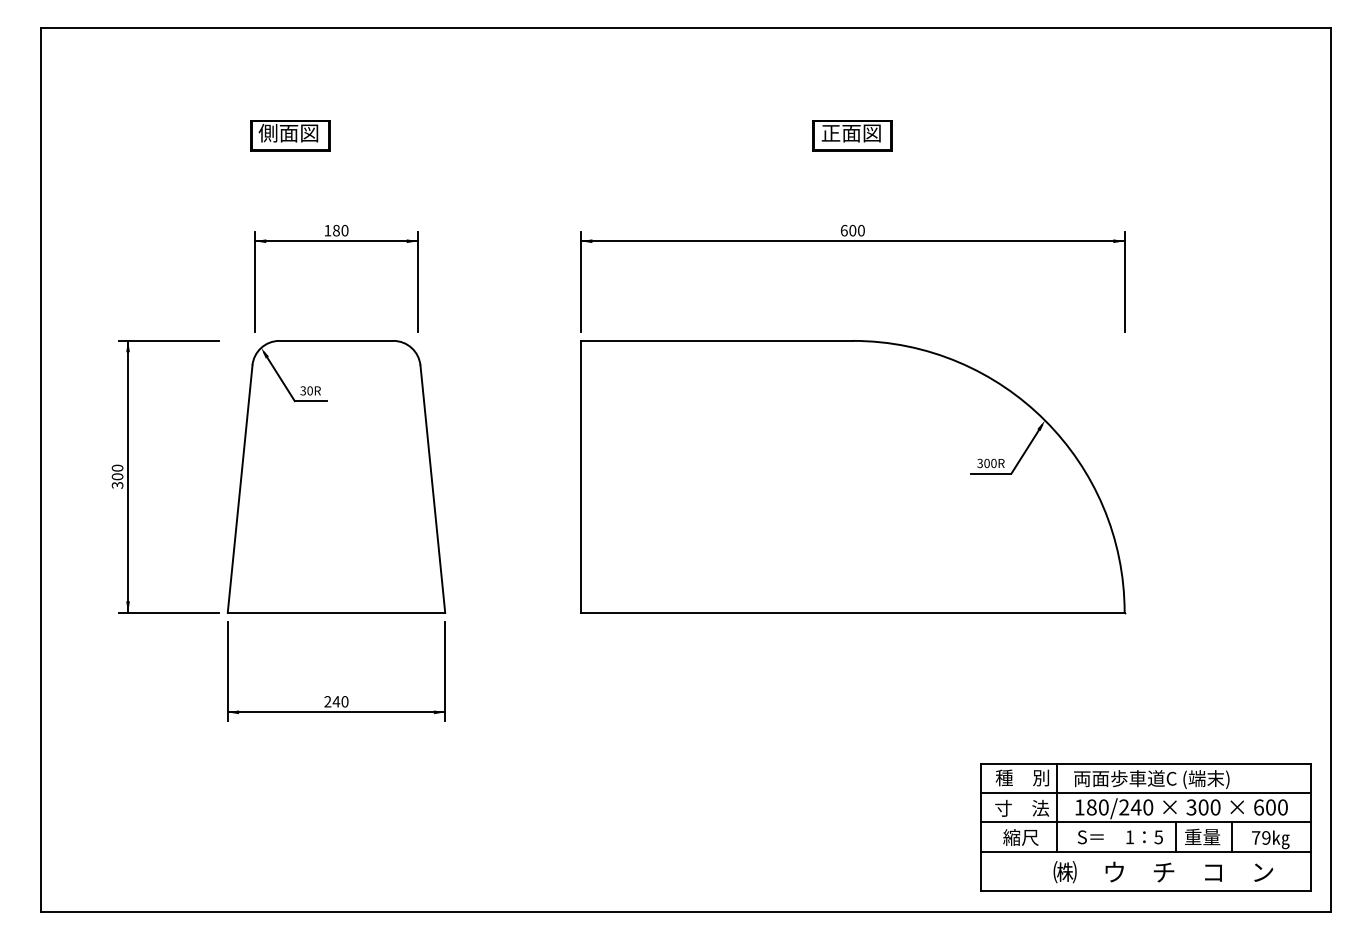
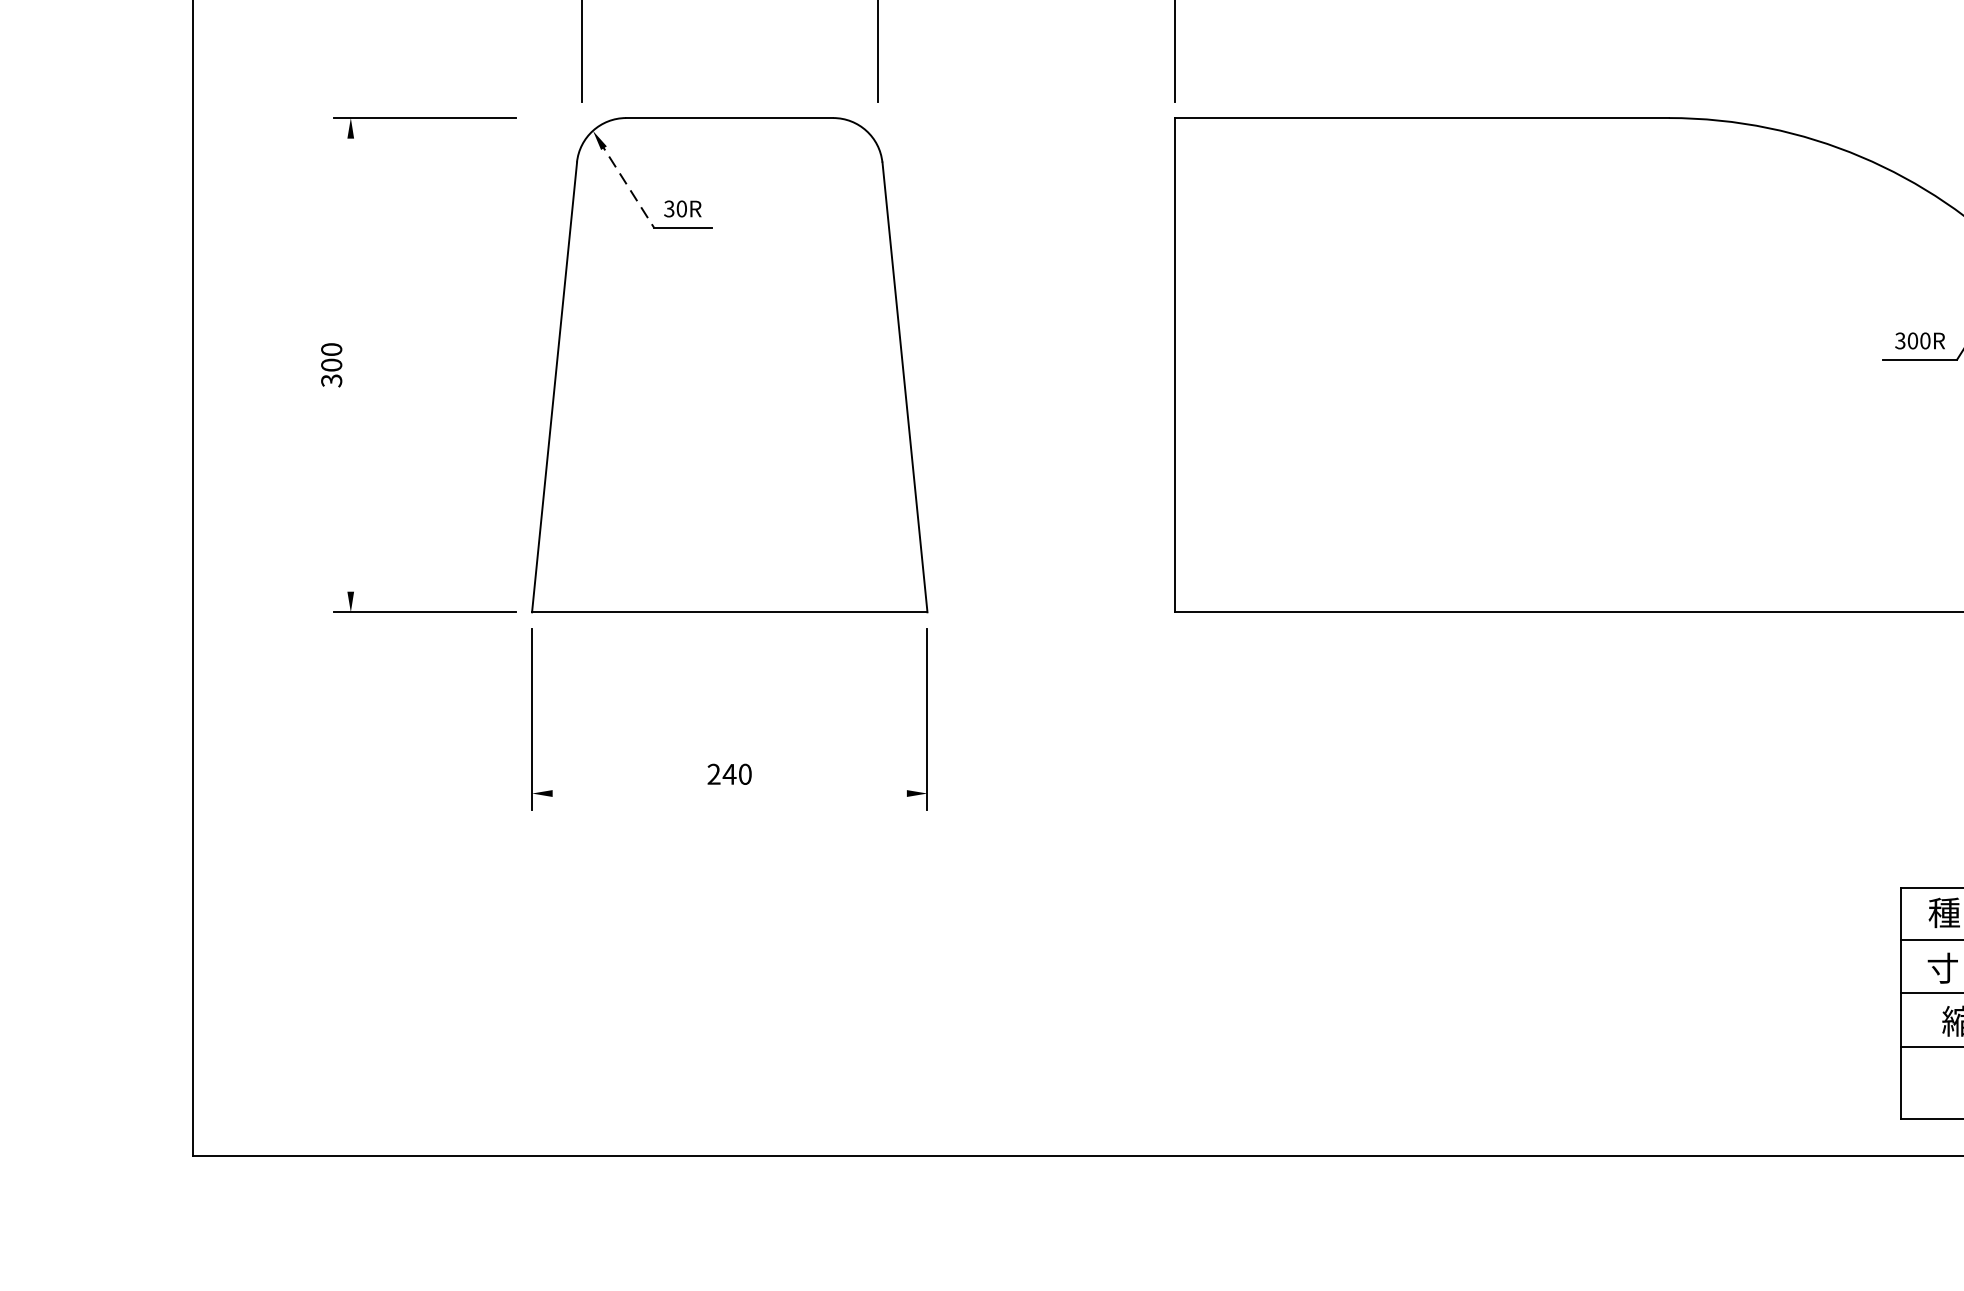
line: (279, 376) -> (626, 182), solid -> dashed
line: (128, 476) -> (351, 364), removed
line: (336, 712) -> (729, 793), removed

